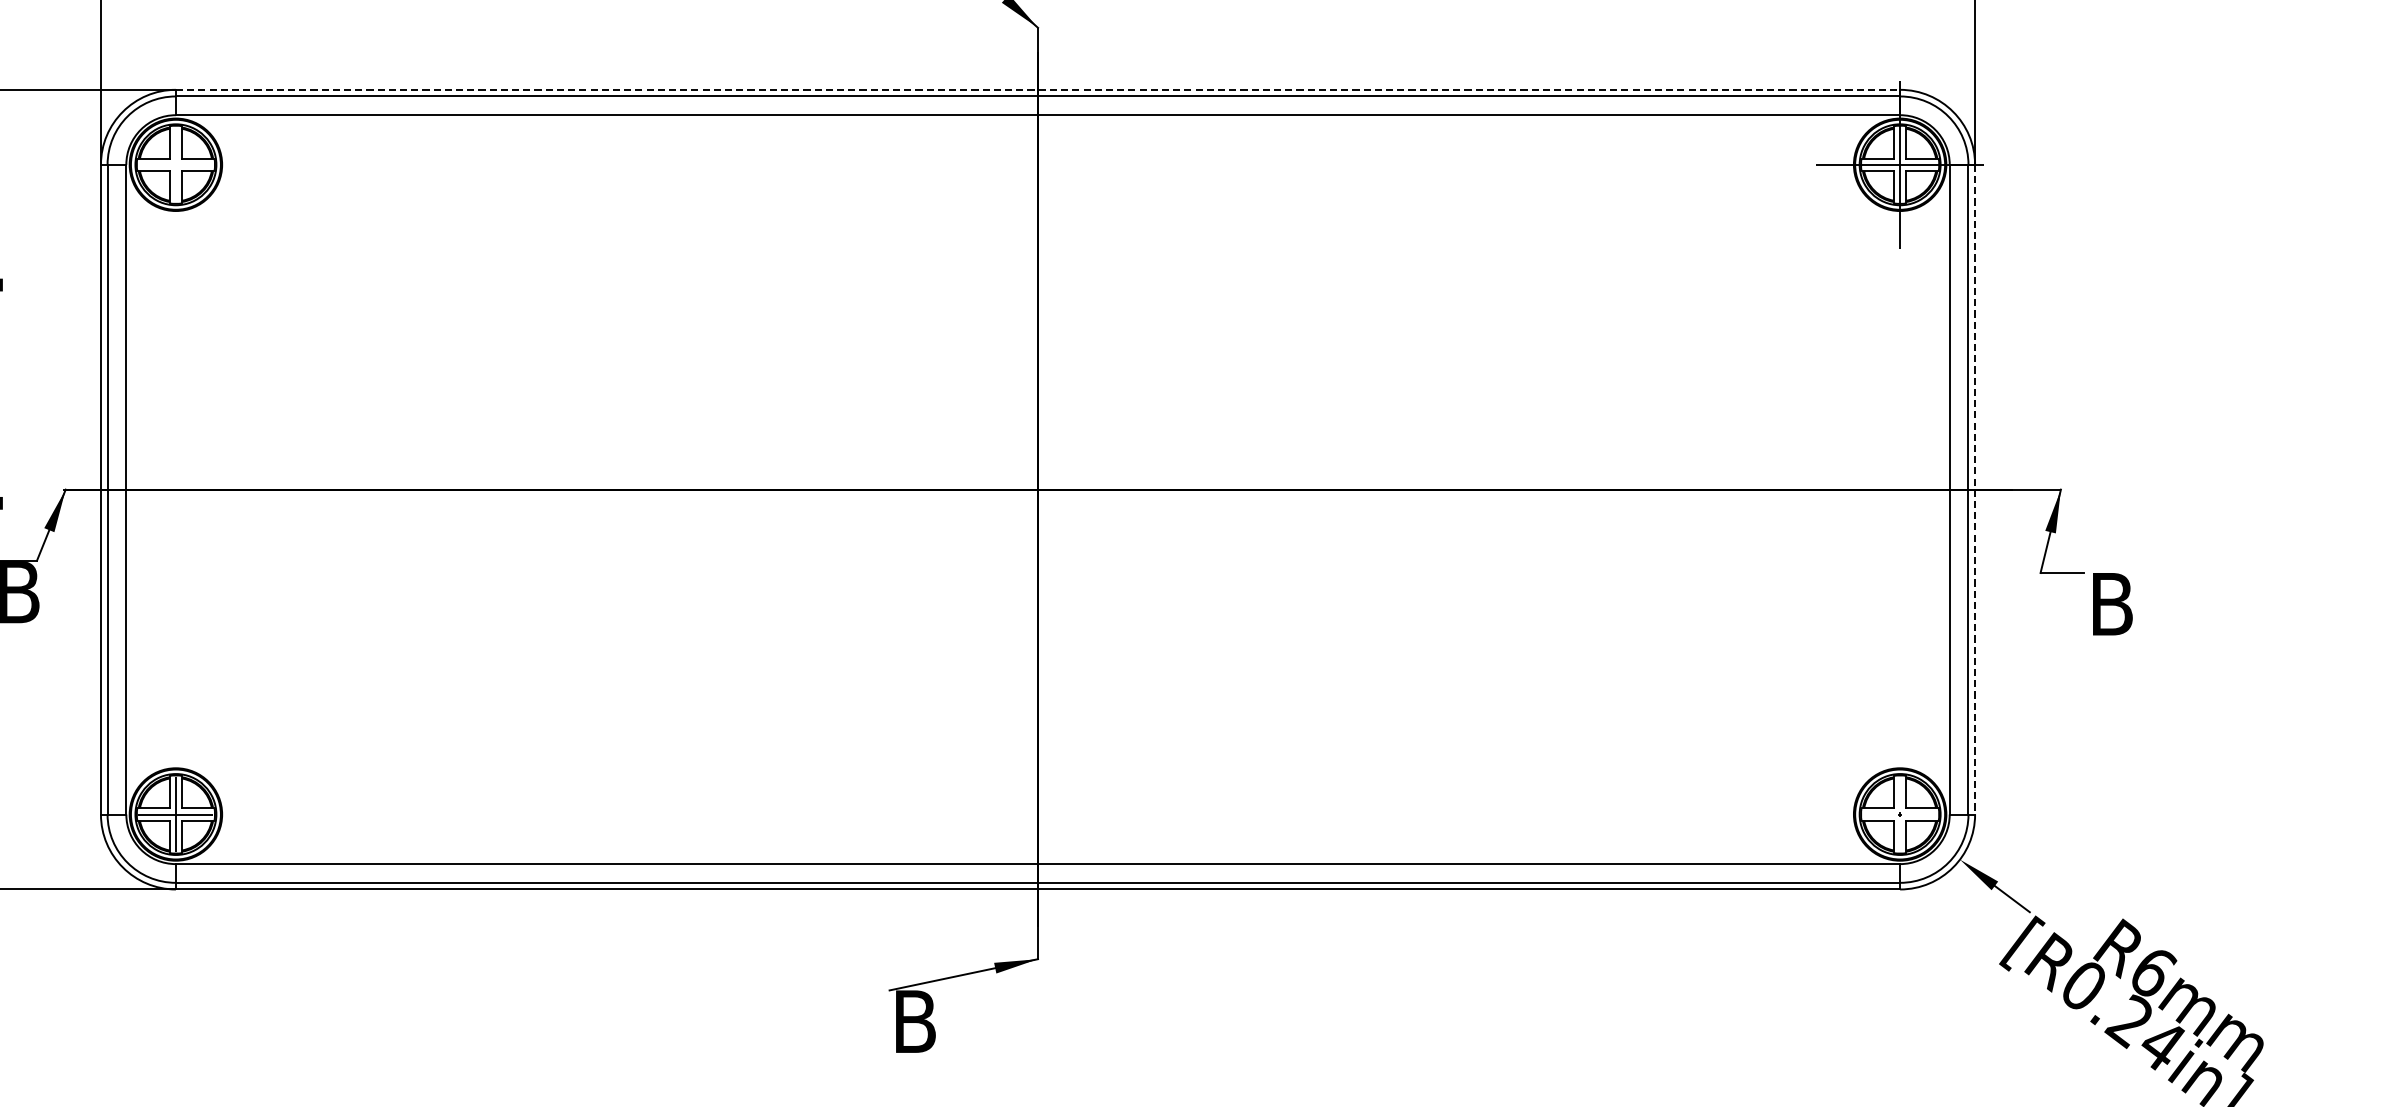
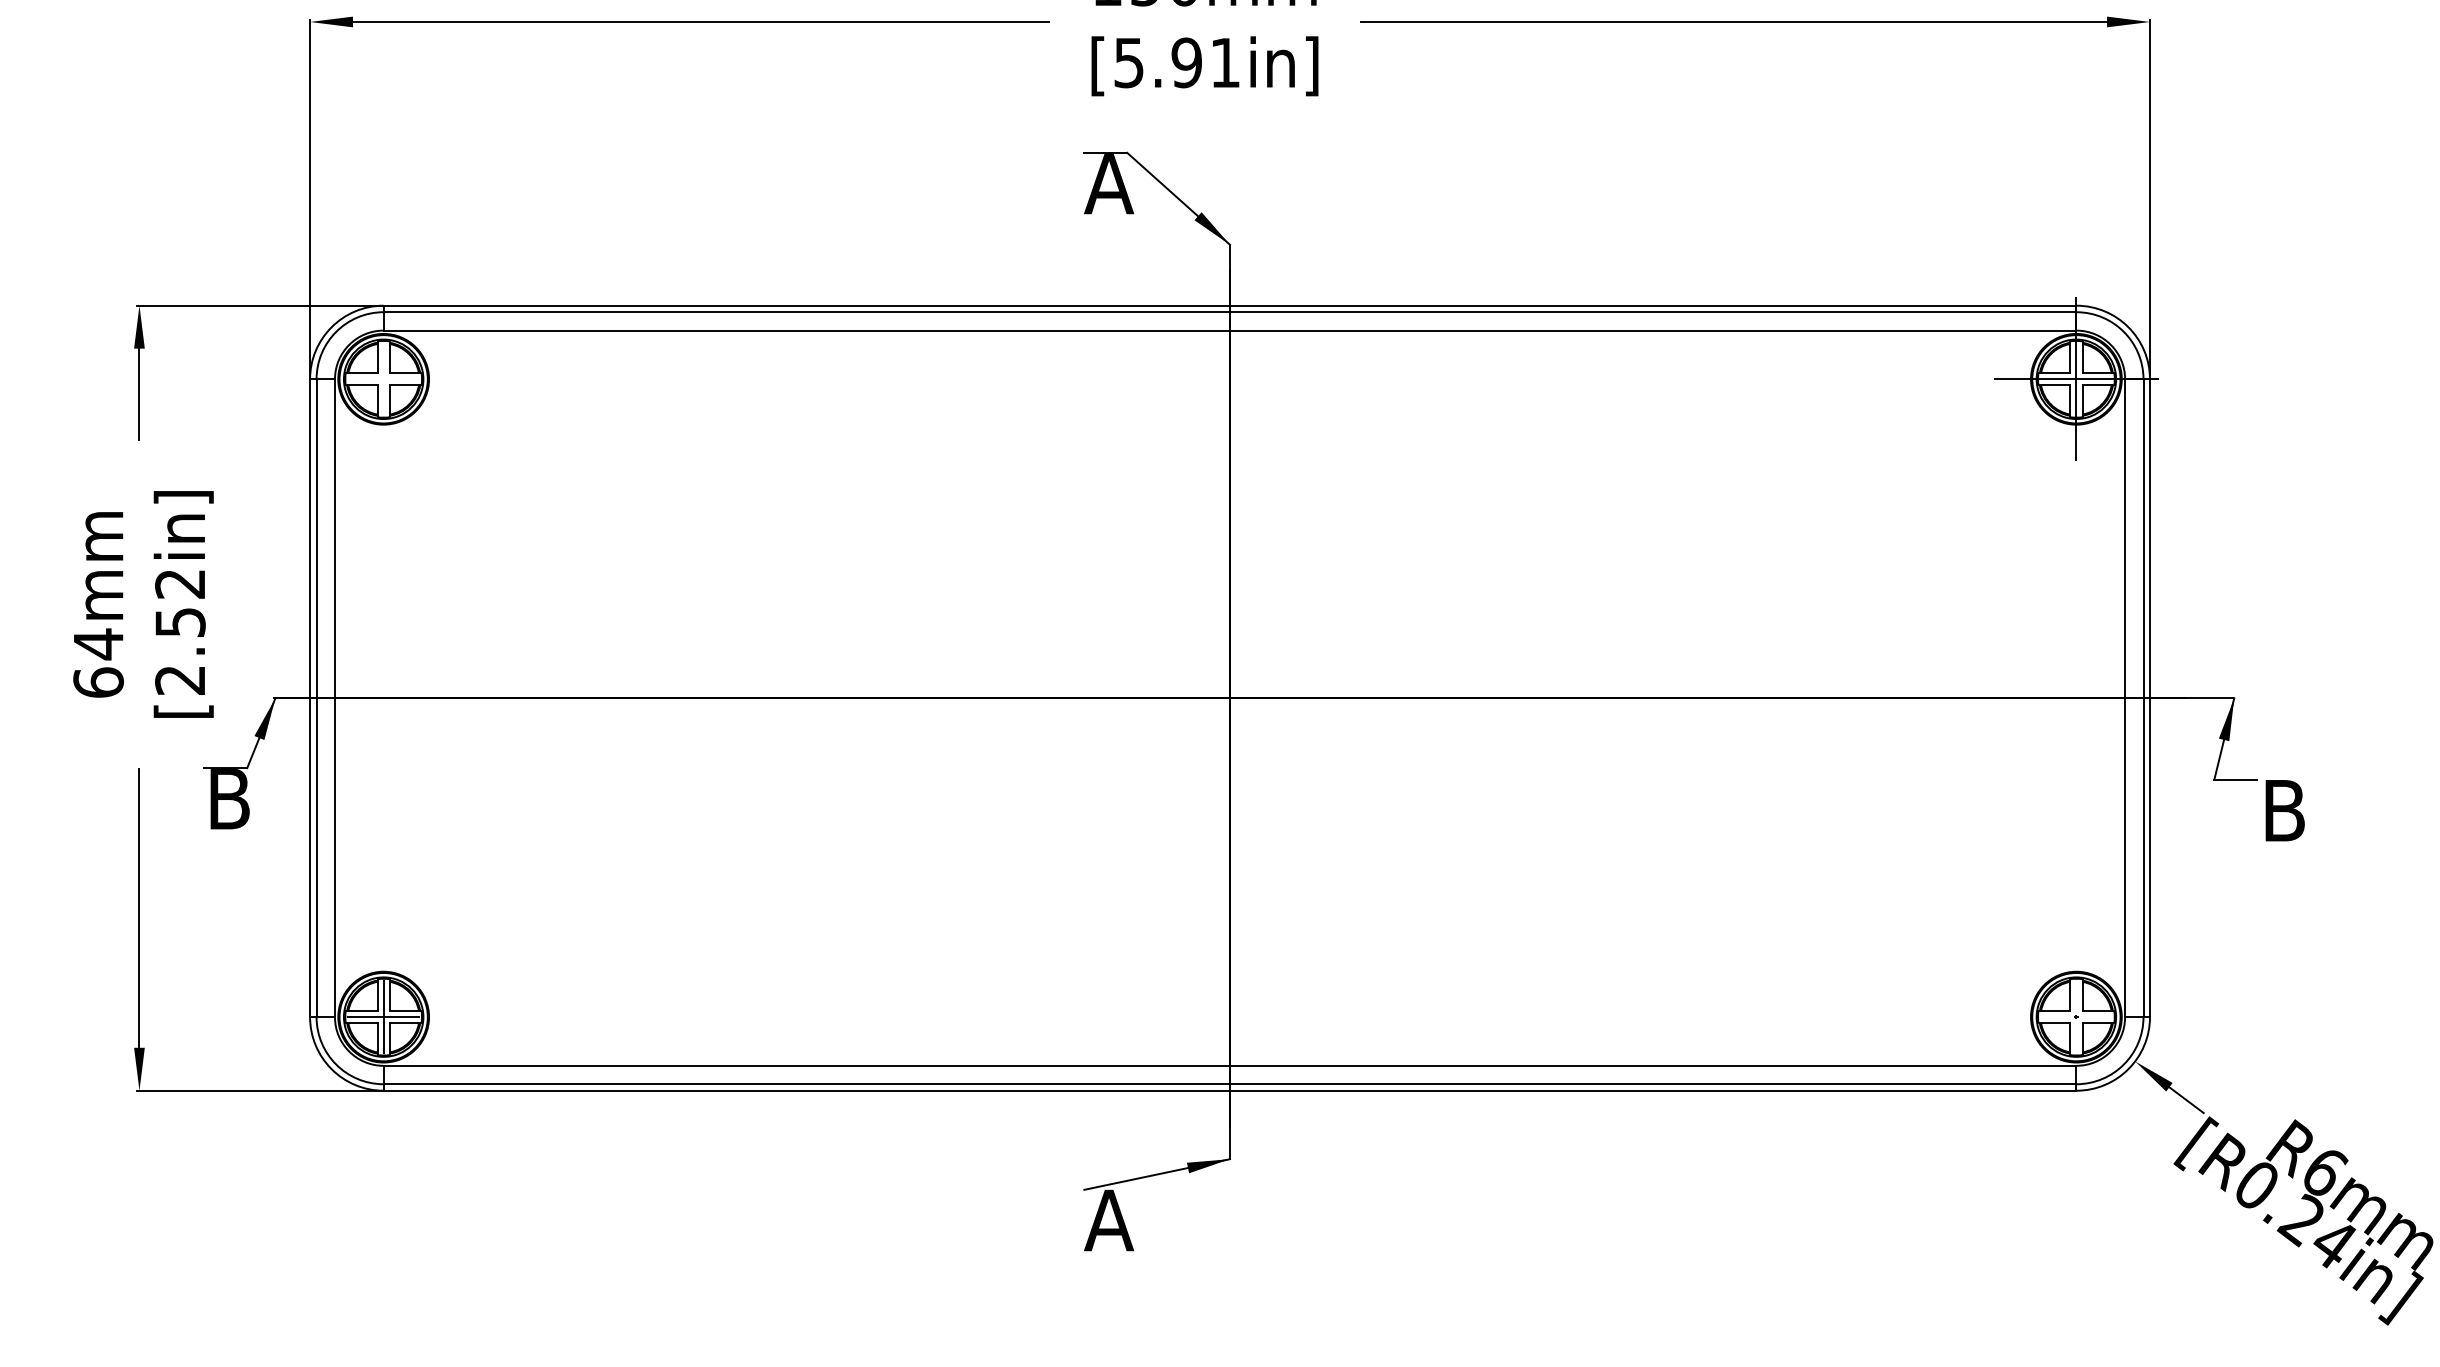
line: (1038, 89) -> (1230, 305), dashed -> solid
line: (1975, 489) -> (2150, 698), dashed -> solid
text: (915, 1021) -> (1109, 1220), B -> A

